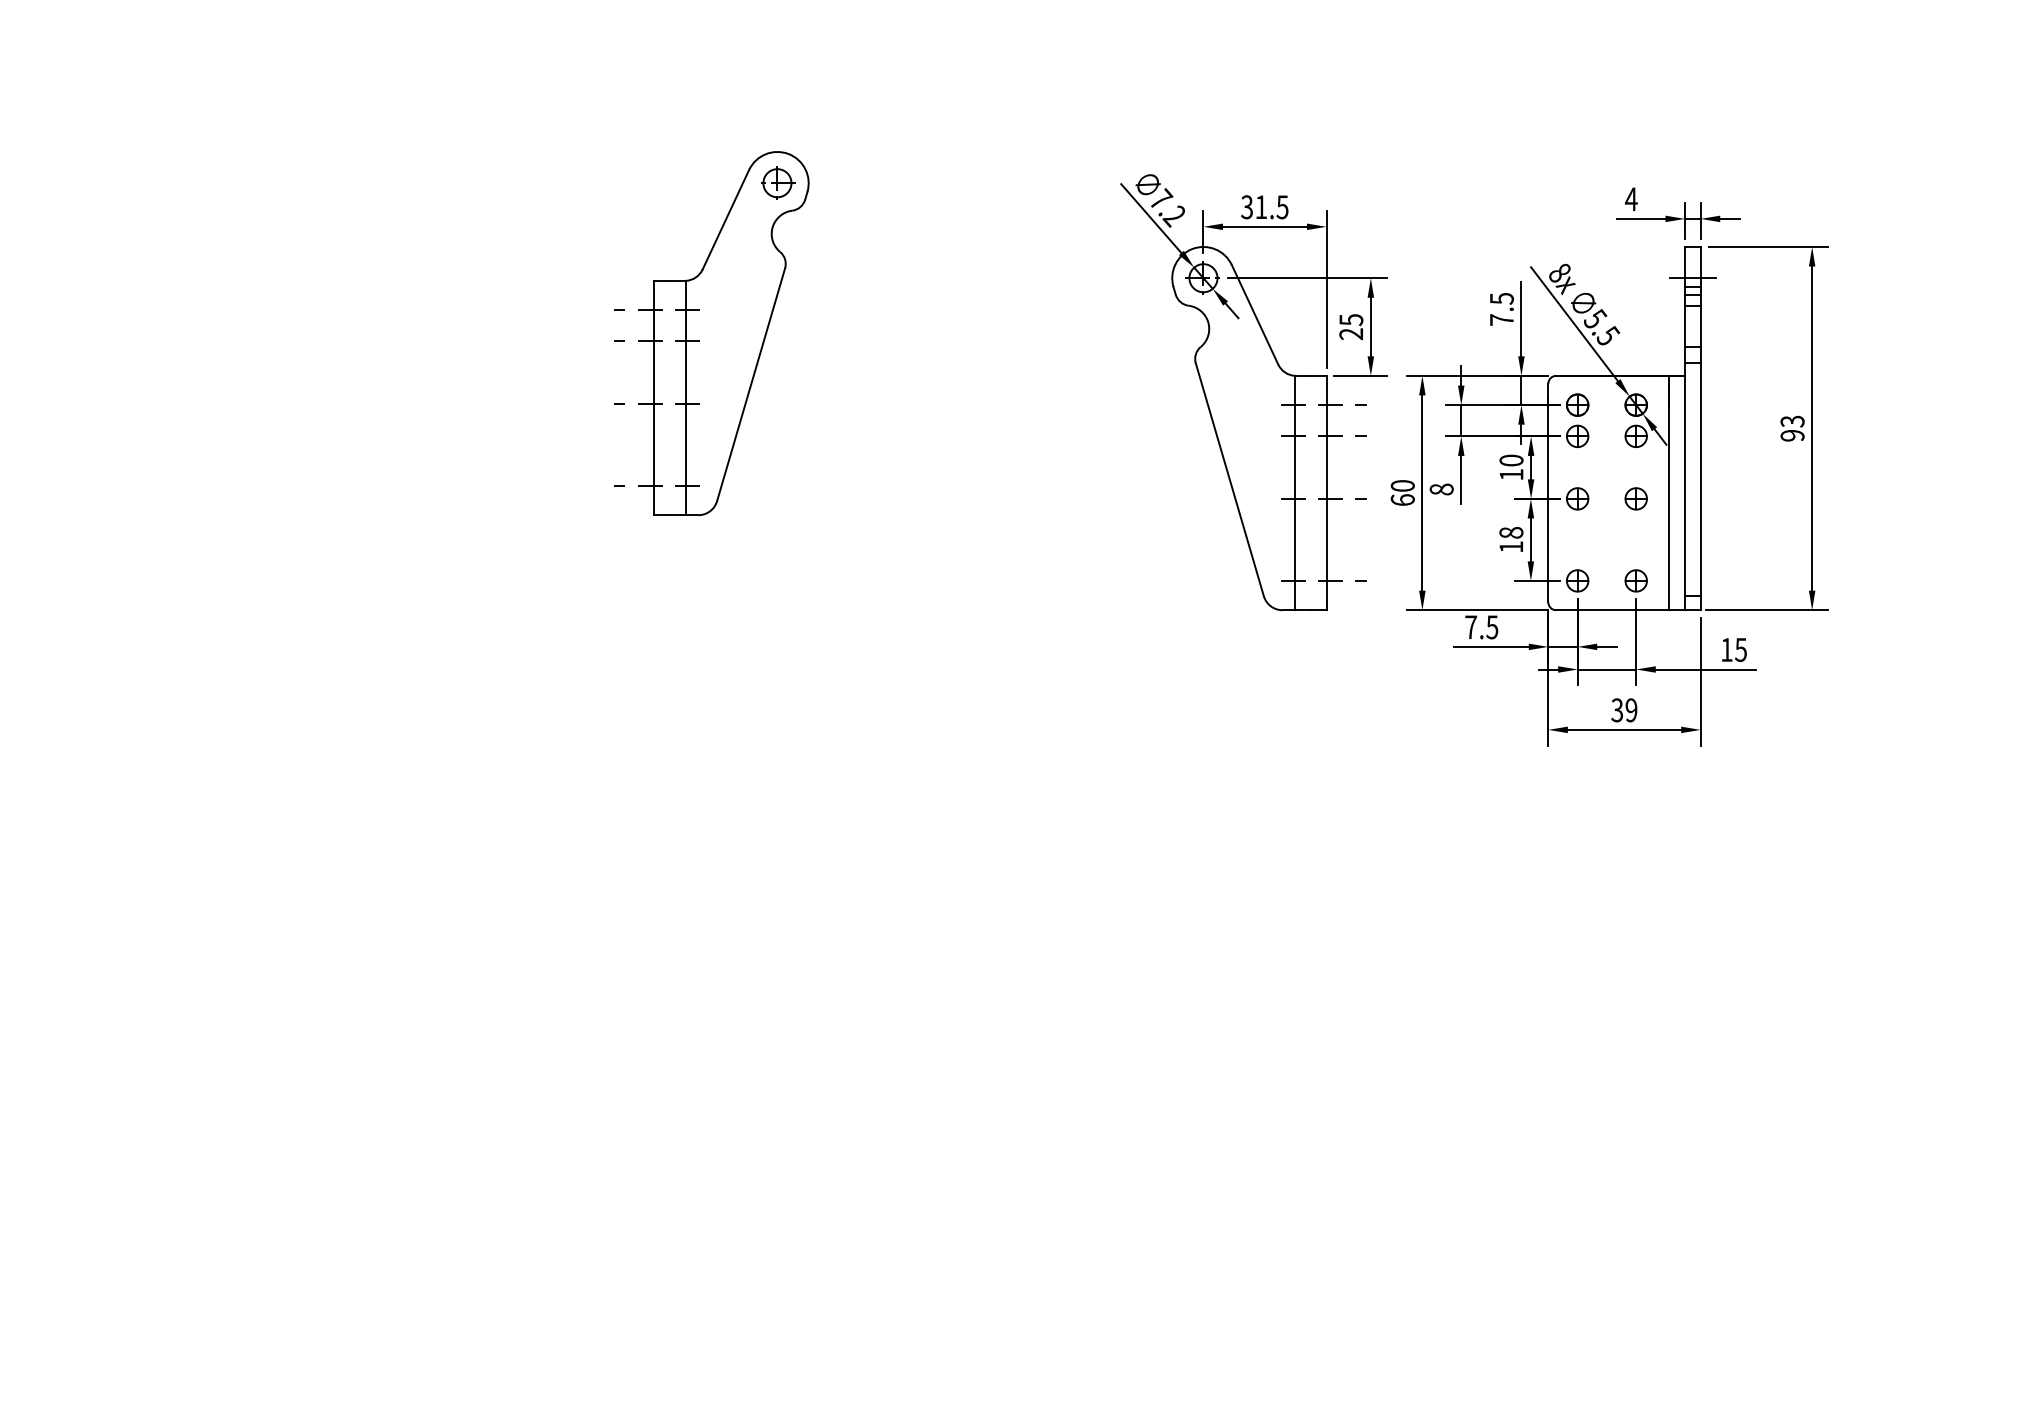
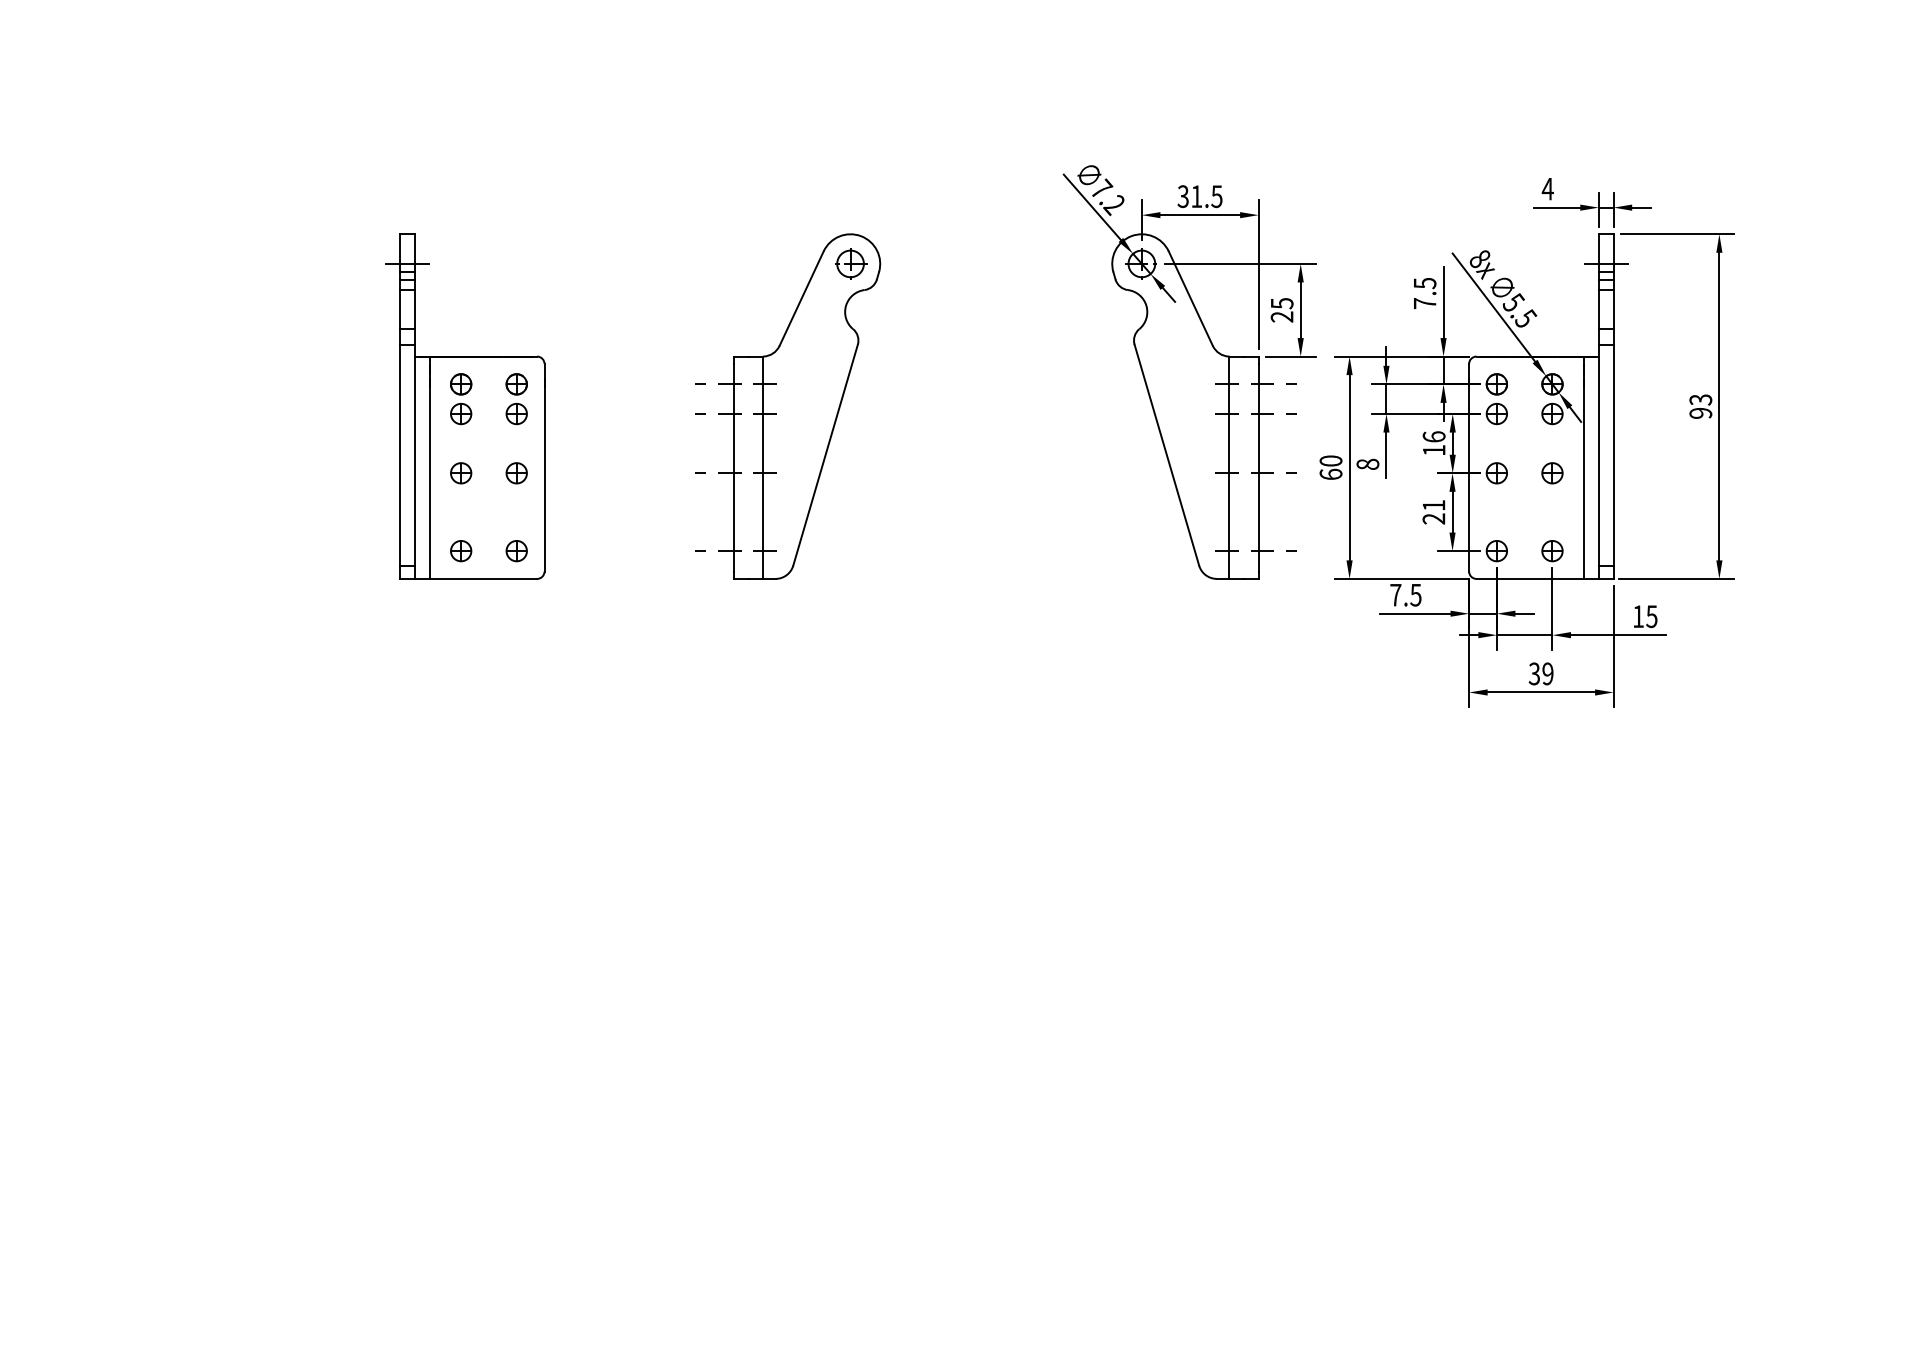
part: (711, 333) -> (787, 406), moved
part: (490, 428) -> (465, 406), added
text: (1511, 460) -> (1434, 436), 10 -> 16
text: (1511, 539) -> (1434, 511), 18 -> 21

